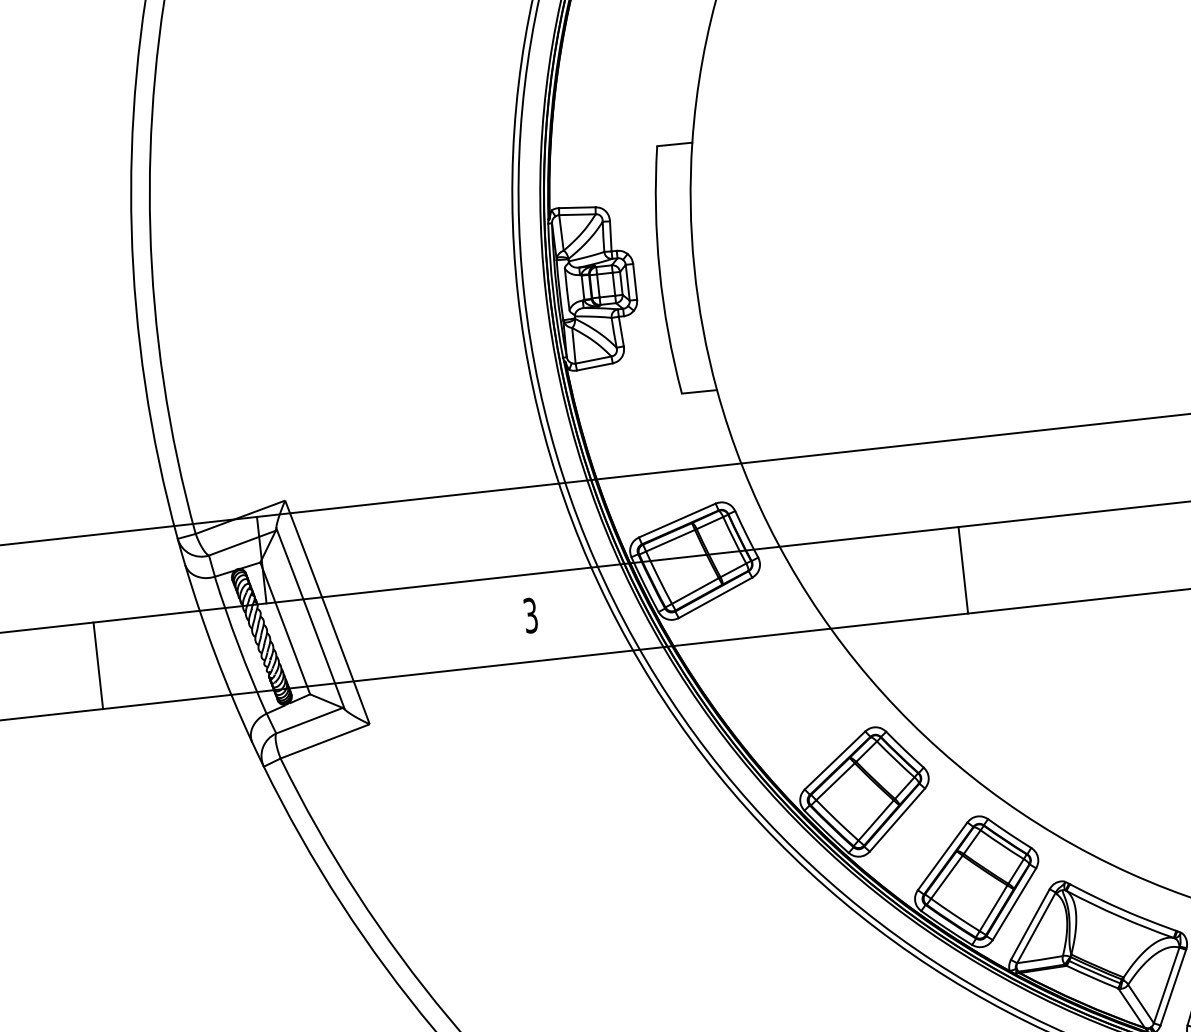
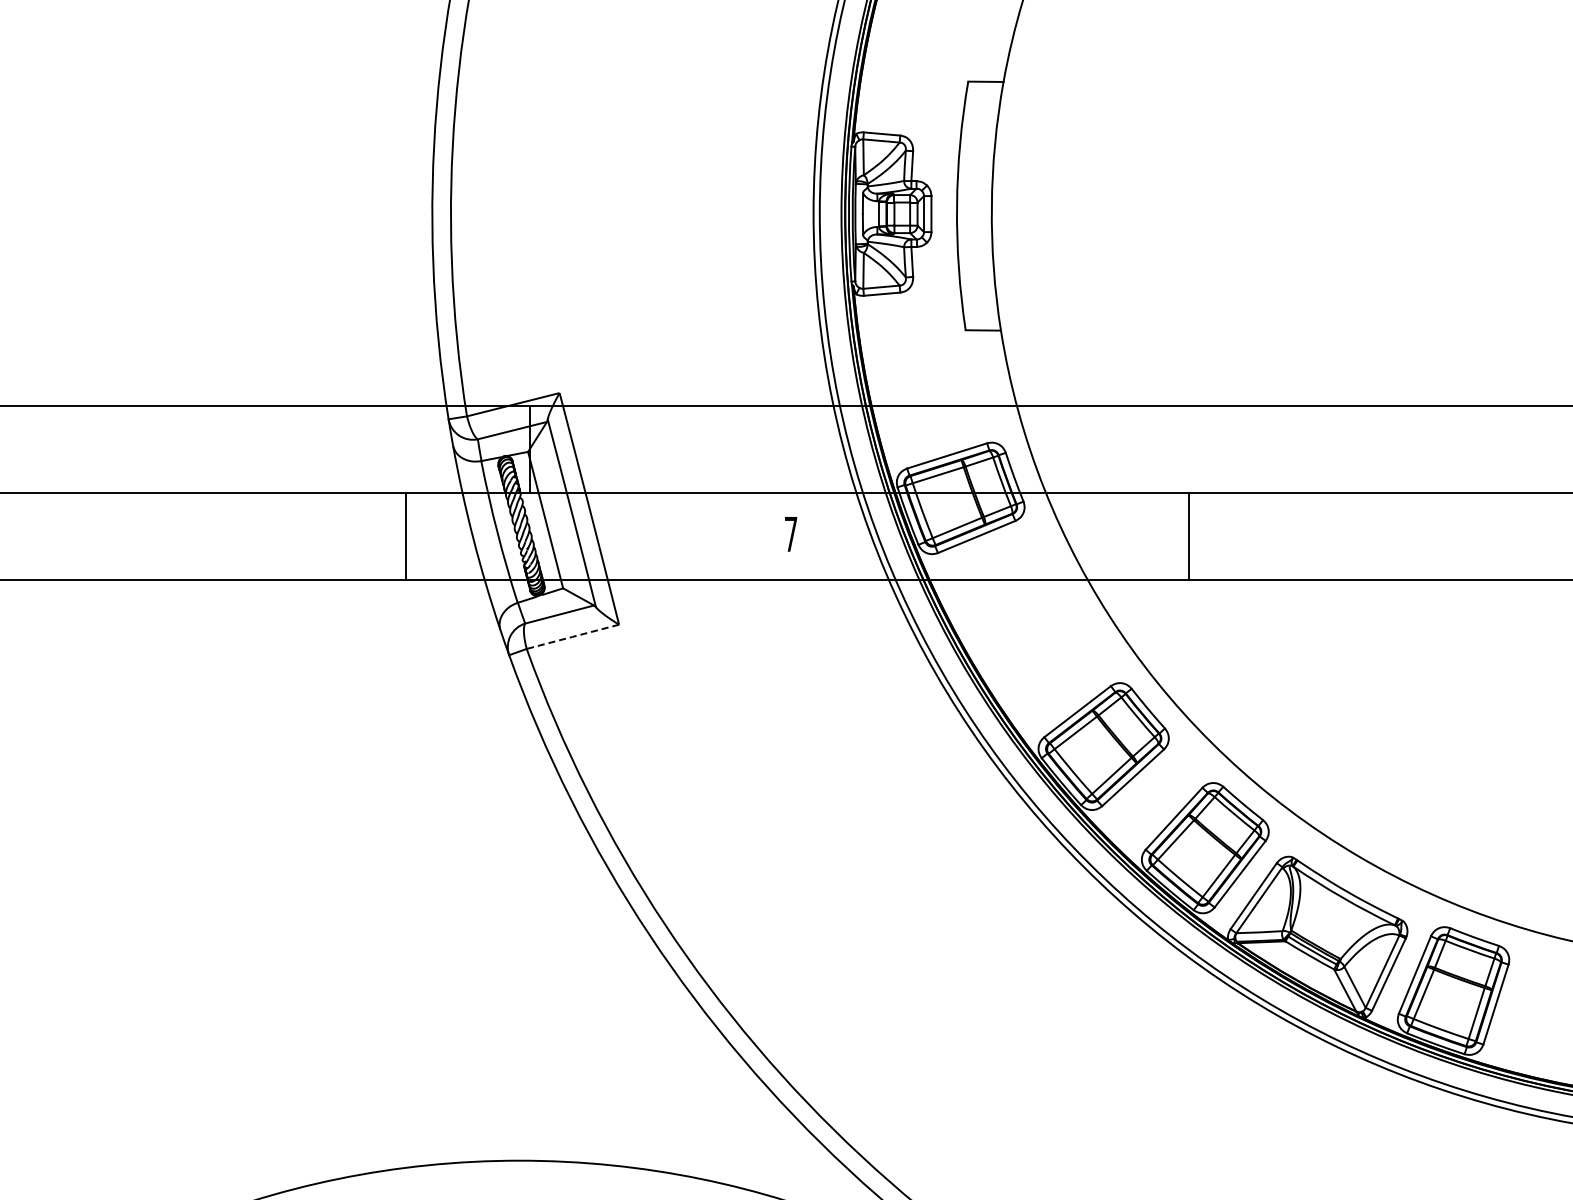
line: (962, 570) -> (1188, 536), moved
text: (530, 615) -> (790, 534), 3 -> 7
line: (98, 665) -> (405, 536), moved
line: (324, 741) -> (572, 636), solid -> dashed

